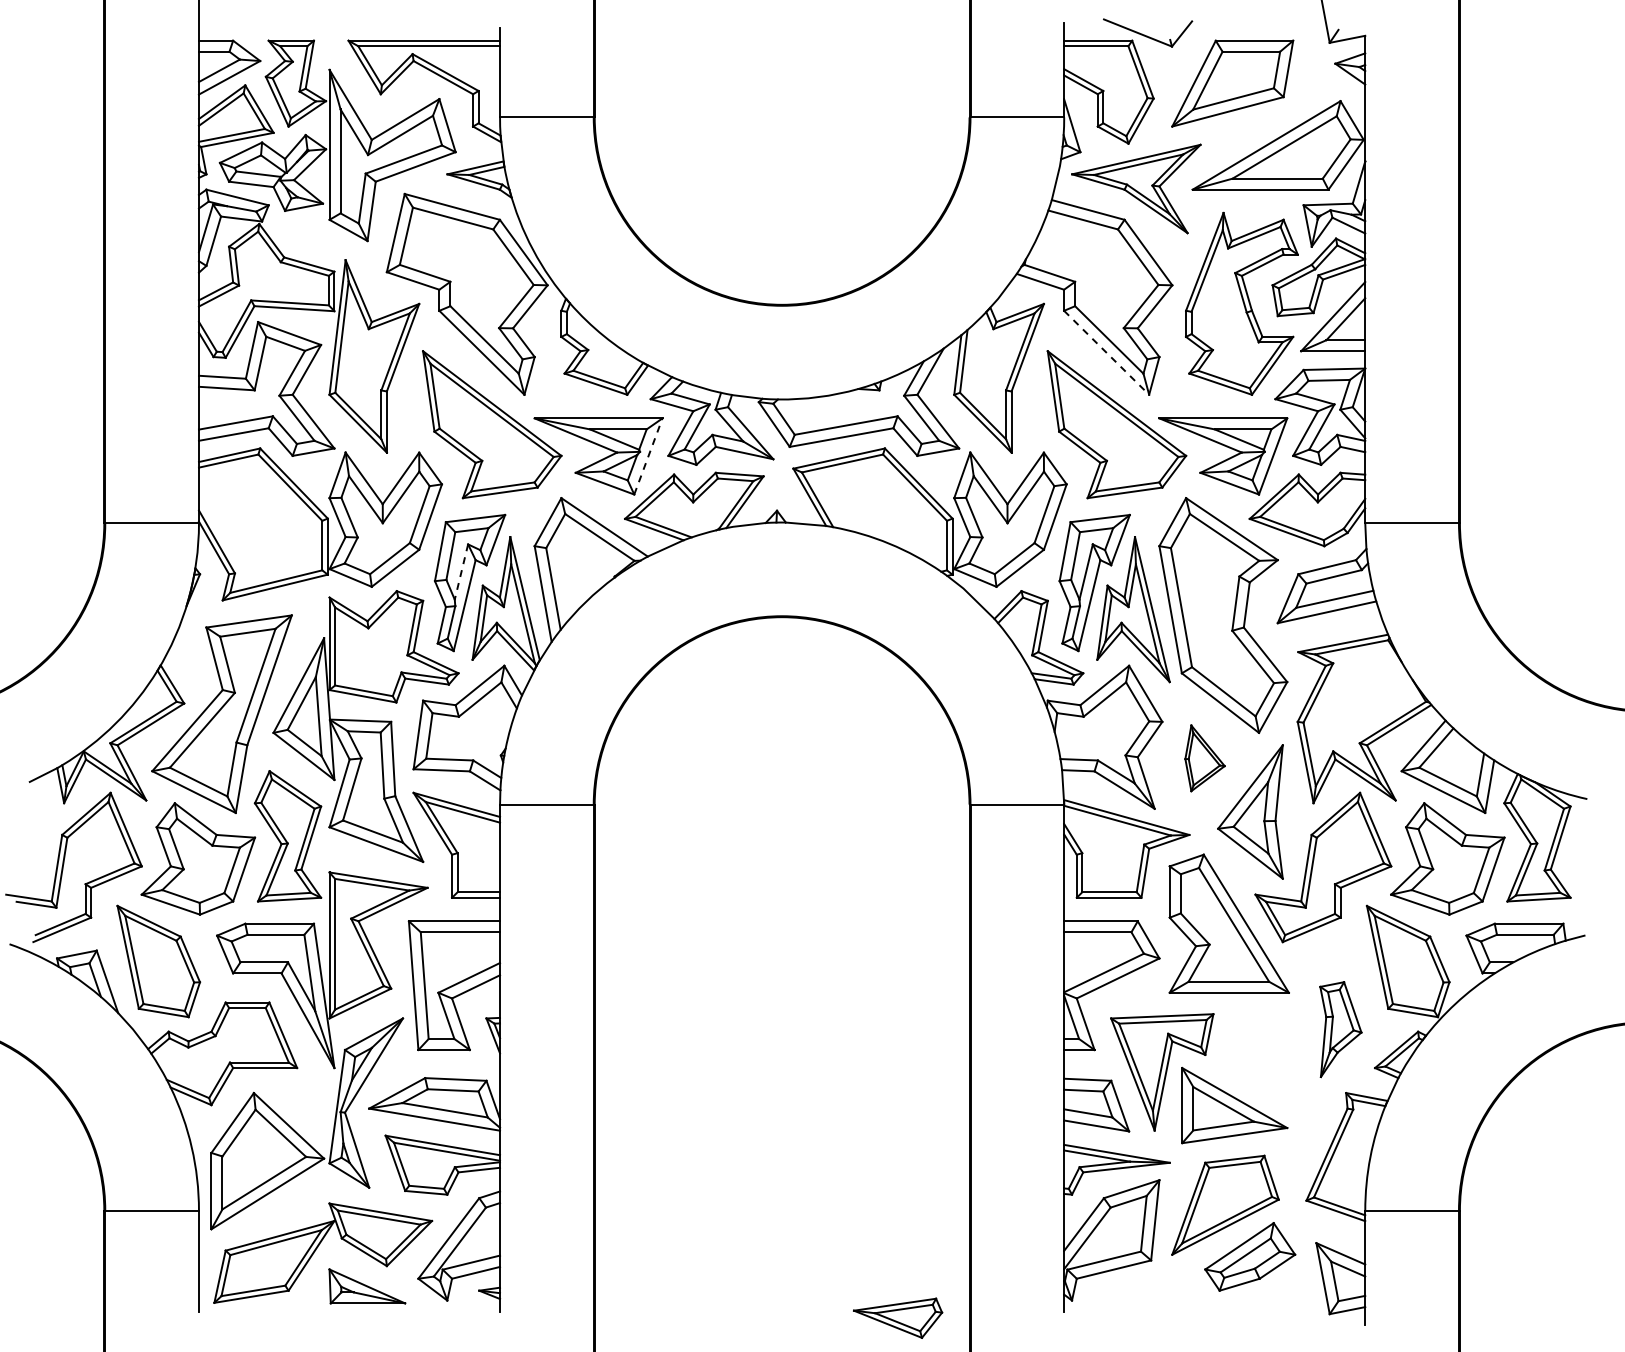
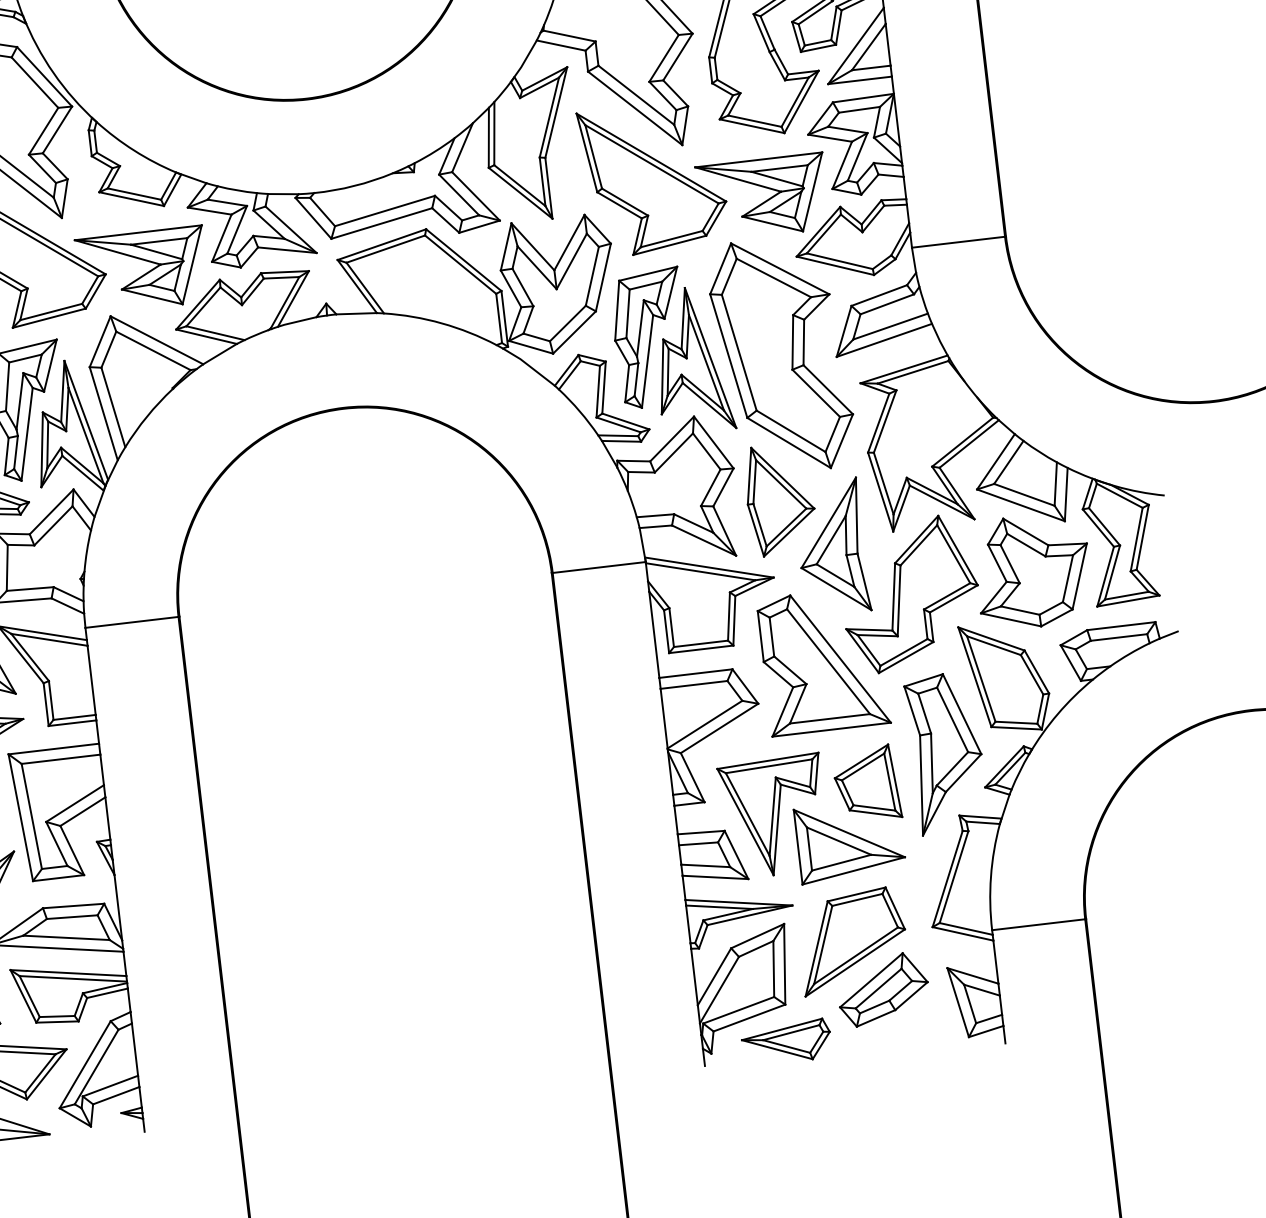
line: (1106, 352) -> (635, 108), dashed -> solid
line: (648, 456) -> (192, 264), dashed -> solid
line: (461, 572) -> (20, 401), dashed -> solid
part: (1204, 758) -> (779, 499), size x1.67
part: (1340, 1029) -> (946, 753), size x1.67
part: (1257, 1050) -> (866, 783), added
part: (898, 1317) -> (786, 1041), moved

